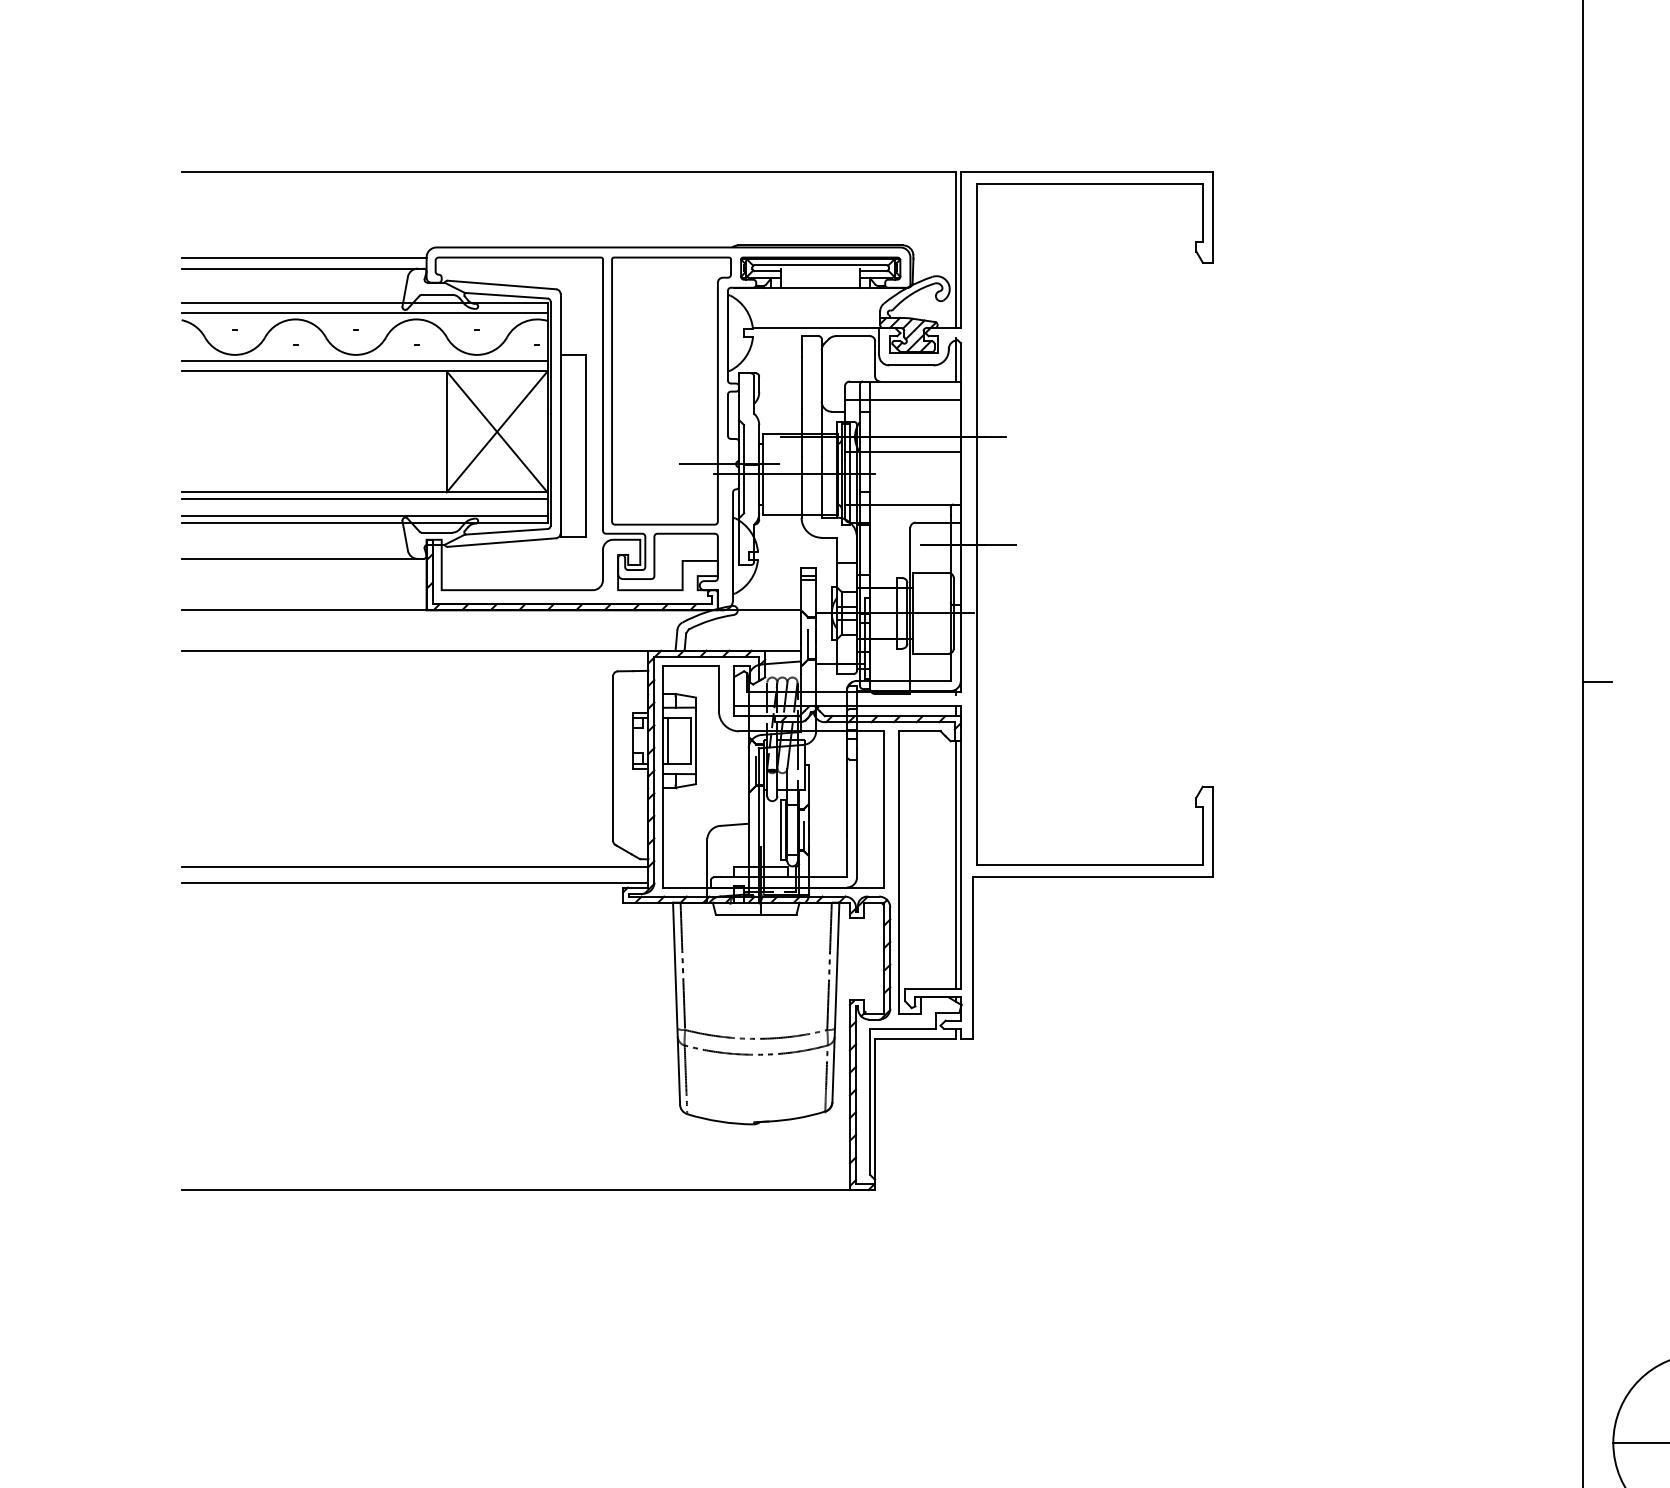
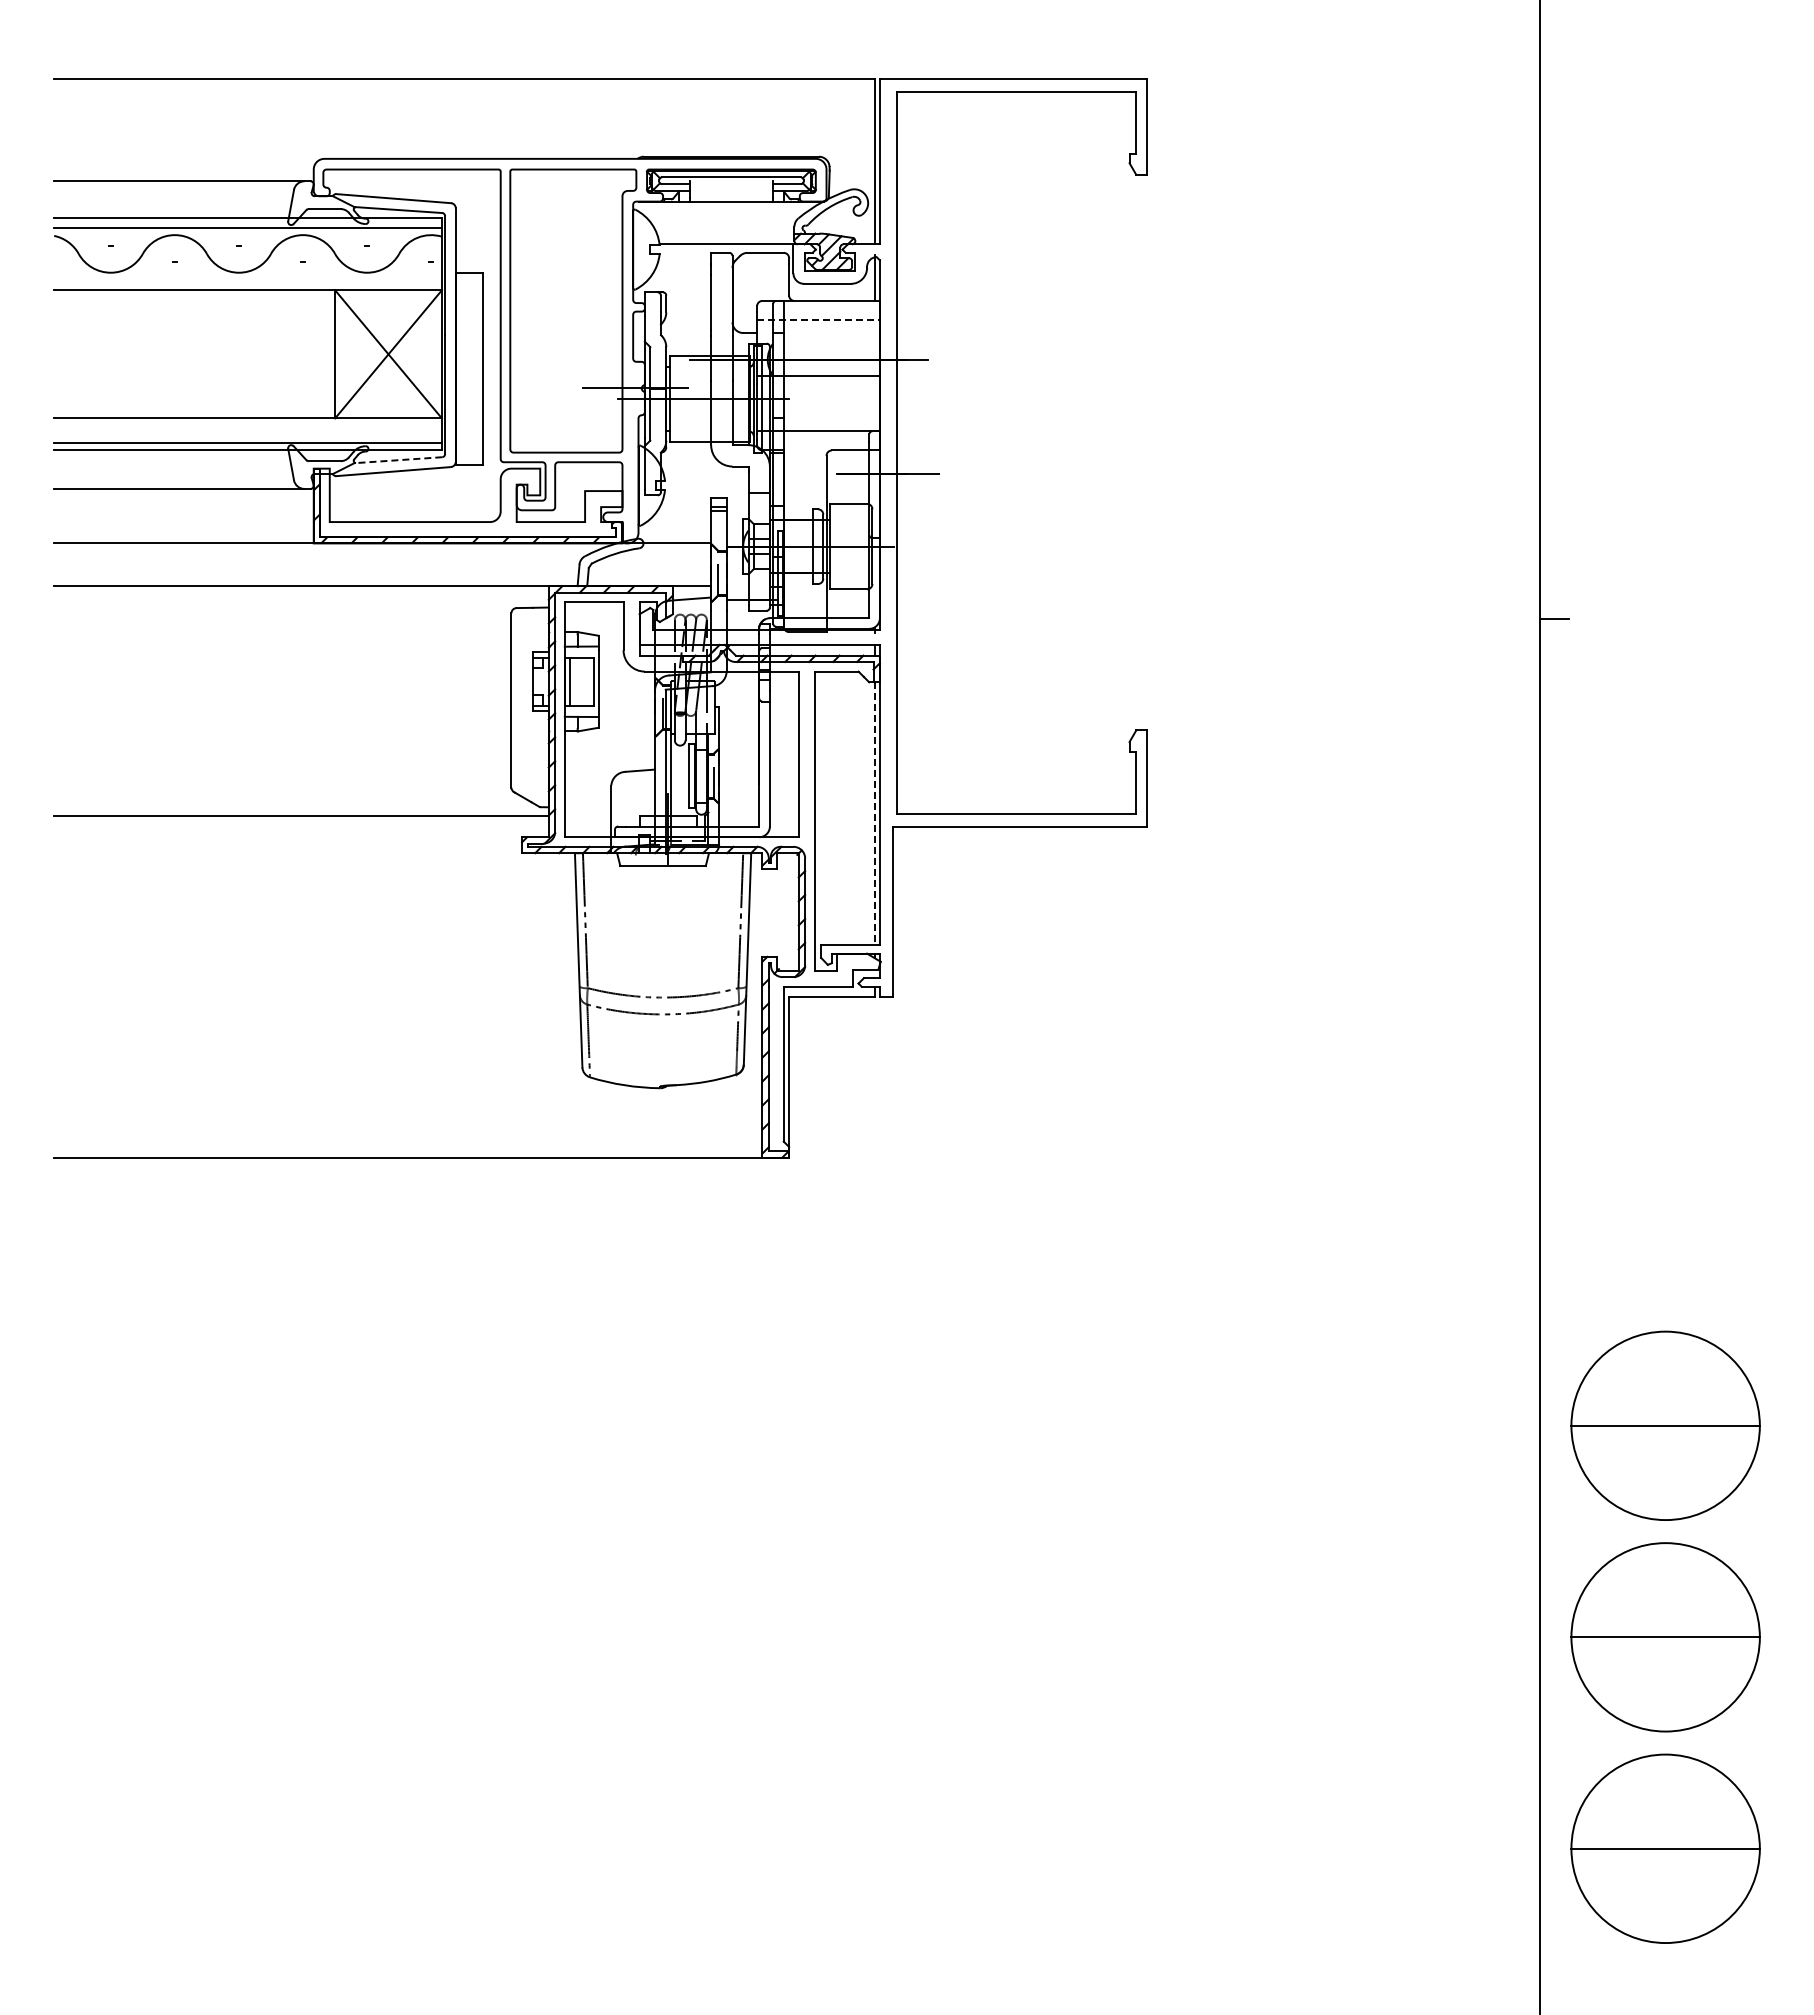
line: (303, 257) -> (183, 169), removed
line: (364, 361) -> (247, 279), removed
line: (903, 399) -> (819, 320), solid -> dashed
line: (364, 499) -> (247, 425), removed
line: (505, 532) -> (397, 460), solid -> dashed
line: (955, 866) -> (874, 814), solid -> dashed
line: (415, 882) -> (301, 831), removed

